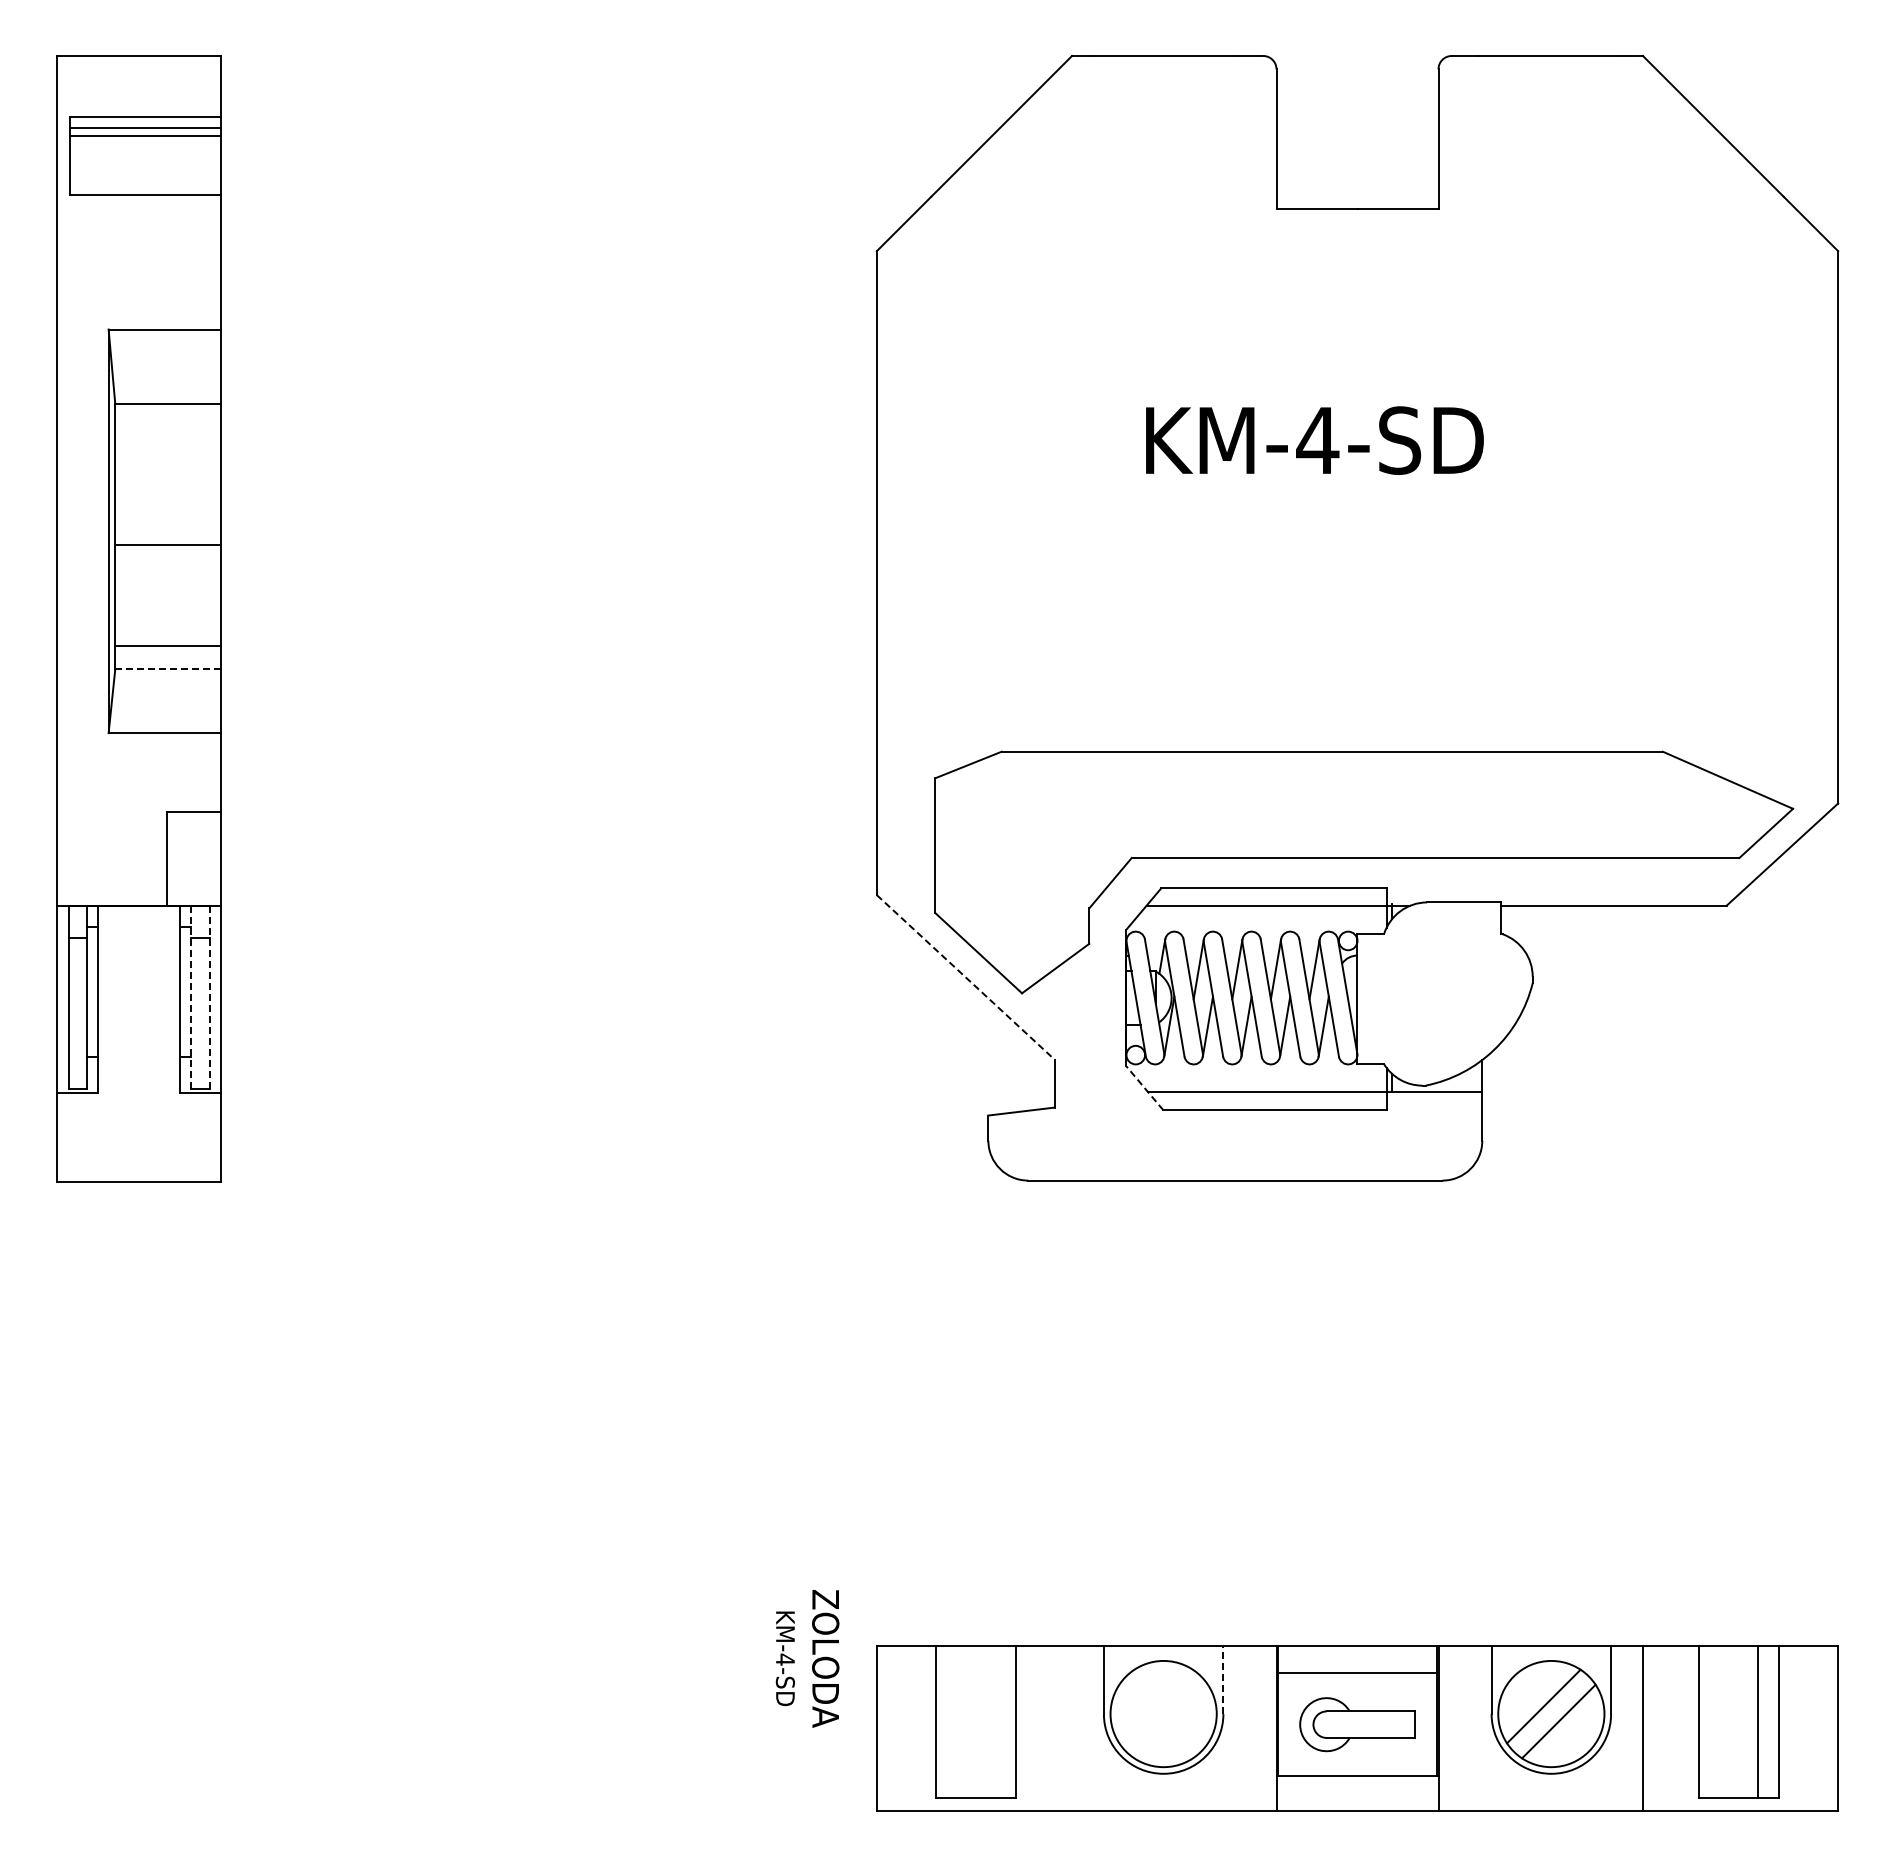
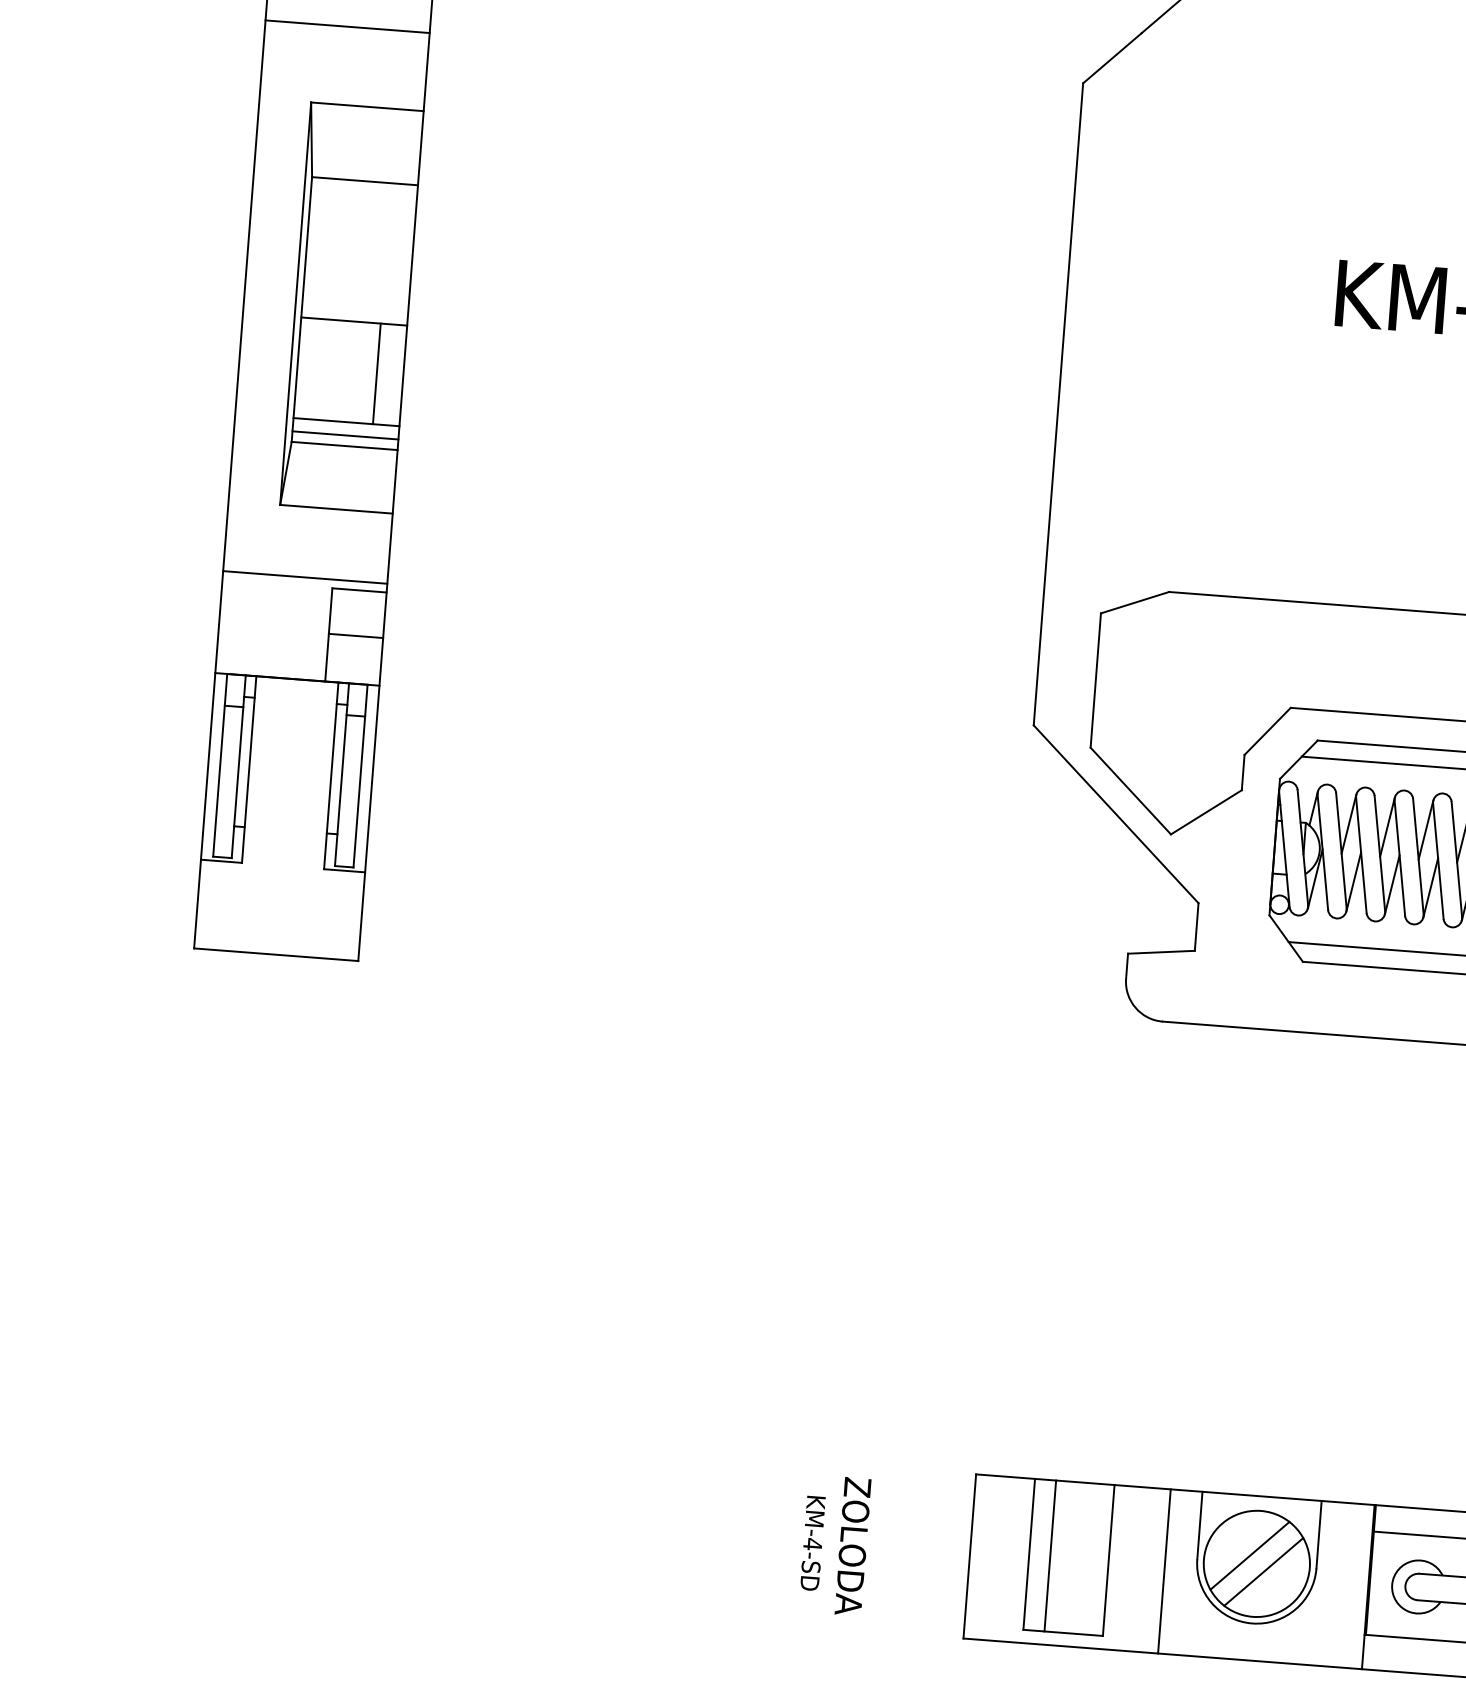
line: (138, 251) -> (346, 27), added
line: (194, 594) -> (376, 373), added
line: (168, 658) -> (345, 435), added
line: (168, 669) -> (344, 446), dashed -> solid
line: (138, 803) -> (304, 577), added
line: (194, 857) -> (356, 635), added
line: (966, 977) -> (1116, 814), dashed -> solid
line: (190, 997) -> (341, 774), dashed -> solid
line: (209, 997) -> (360, 776), dashed -> solid
line: (1144, 1088) -> (1285, 938), dashed -> solid
text: (807, 1658) -> (834, 1544), moved
line: (1223, 1680) -> (1319, 1535), dashed -> solid
line: (1155, 1706) -> (1249, 1555), added
line: (957, 1721) -> (1050, 1555), added
line: (1170, 1721) -> (1263, 1571), added
line: (1072, 1728) -> (1164, 1571), added

